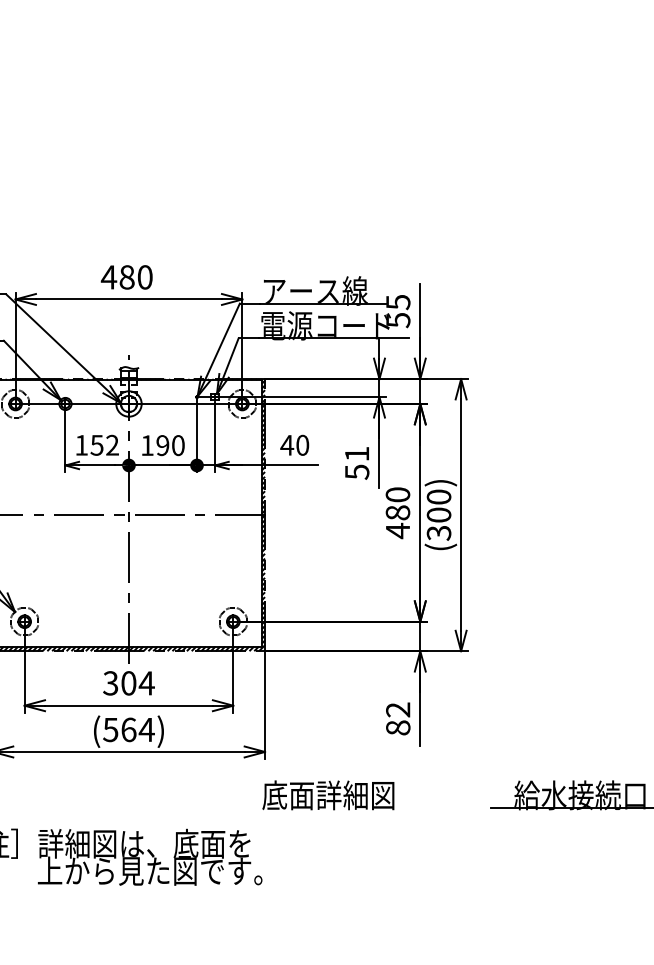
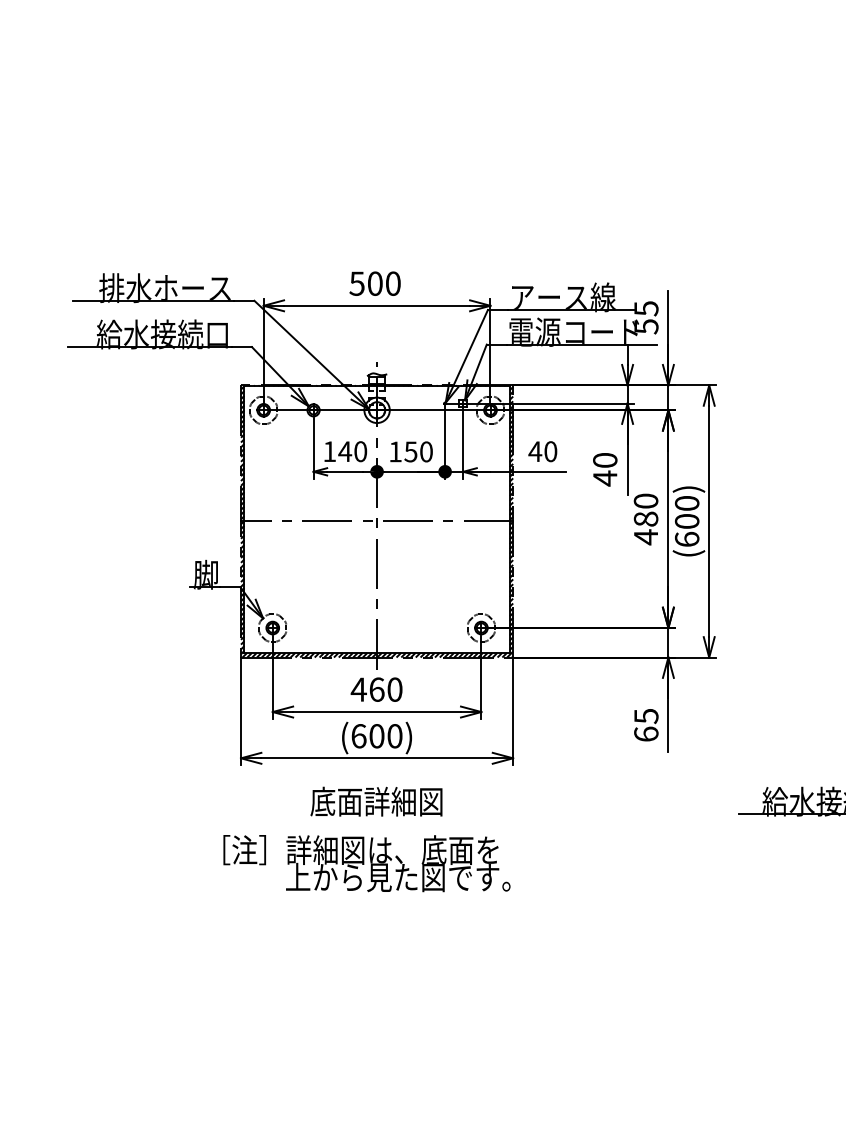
text: (117, 277) -> (365, 283), 480 -> 500
text: (104, 445) -> (352, 451), 152 -> 140
text: (162, 445) -> (410, 451), 190 -> 150
text: (357, 463) -> (605, 469), 51 -> 40
text: (438, 533) -> (686, 539), (300) -> (600)
text: (128, 683) -> (376, 689), 304 -> 460
text: (398, 718) -> (646, 724), 82 -> 65
text: (129, 730) -> (377, 736), (564) -> (600)
text: (328, 795) -> (376, 801), moved

